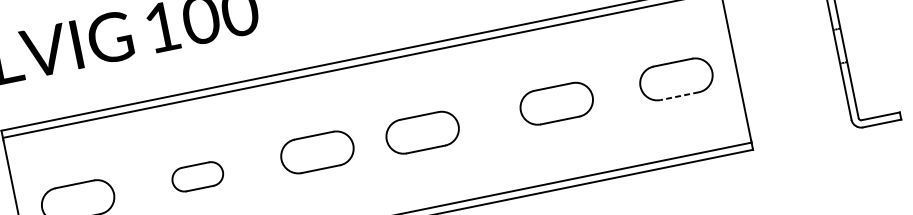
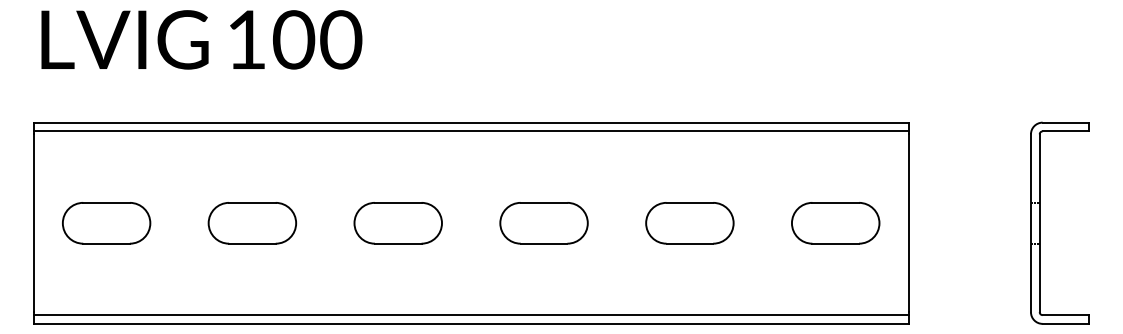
line: (679, 96) -> (835, 243), dashed -> solid
part: (422, 133) -> (543, 223), moved
part: (197, 176) -> (252, 223), size x1.43

